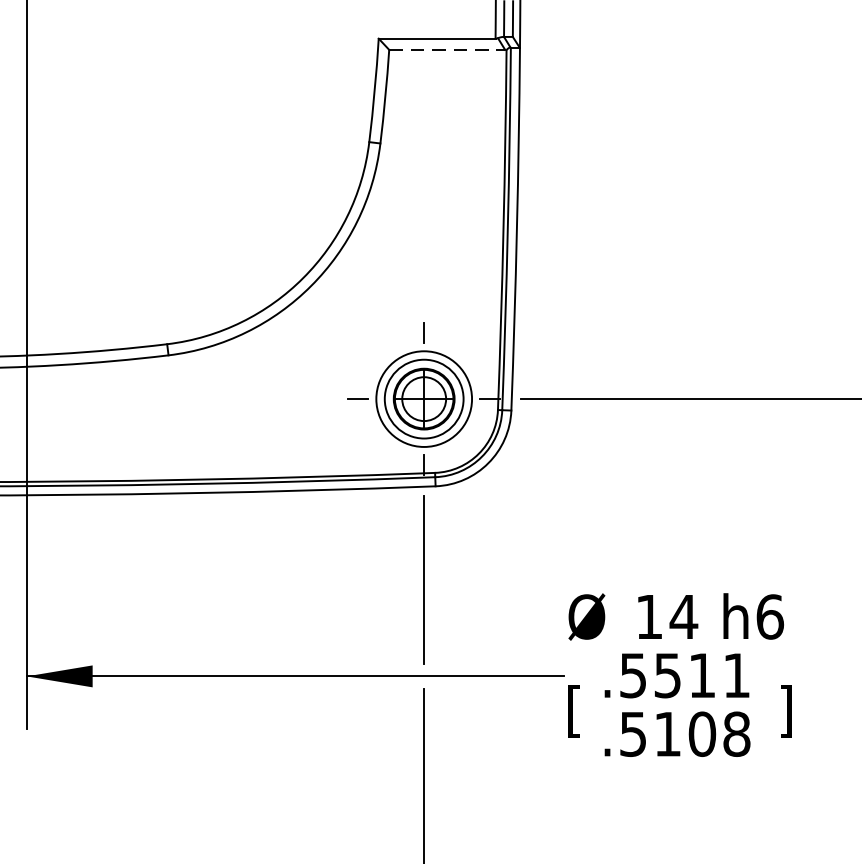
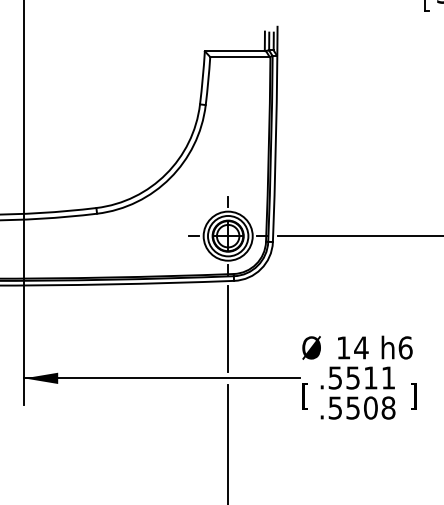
line: (446, 50) -> (239, 57), dashed -> solid
text: (666, 733) -> (352, 407), .5108 -> .5508

